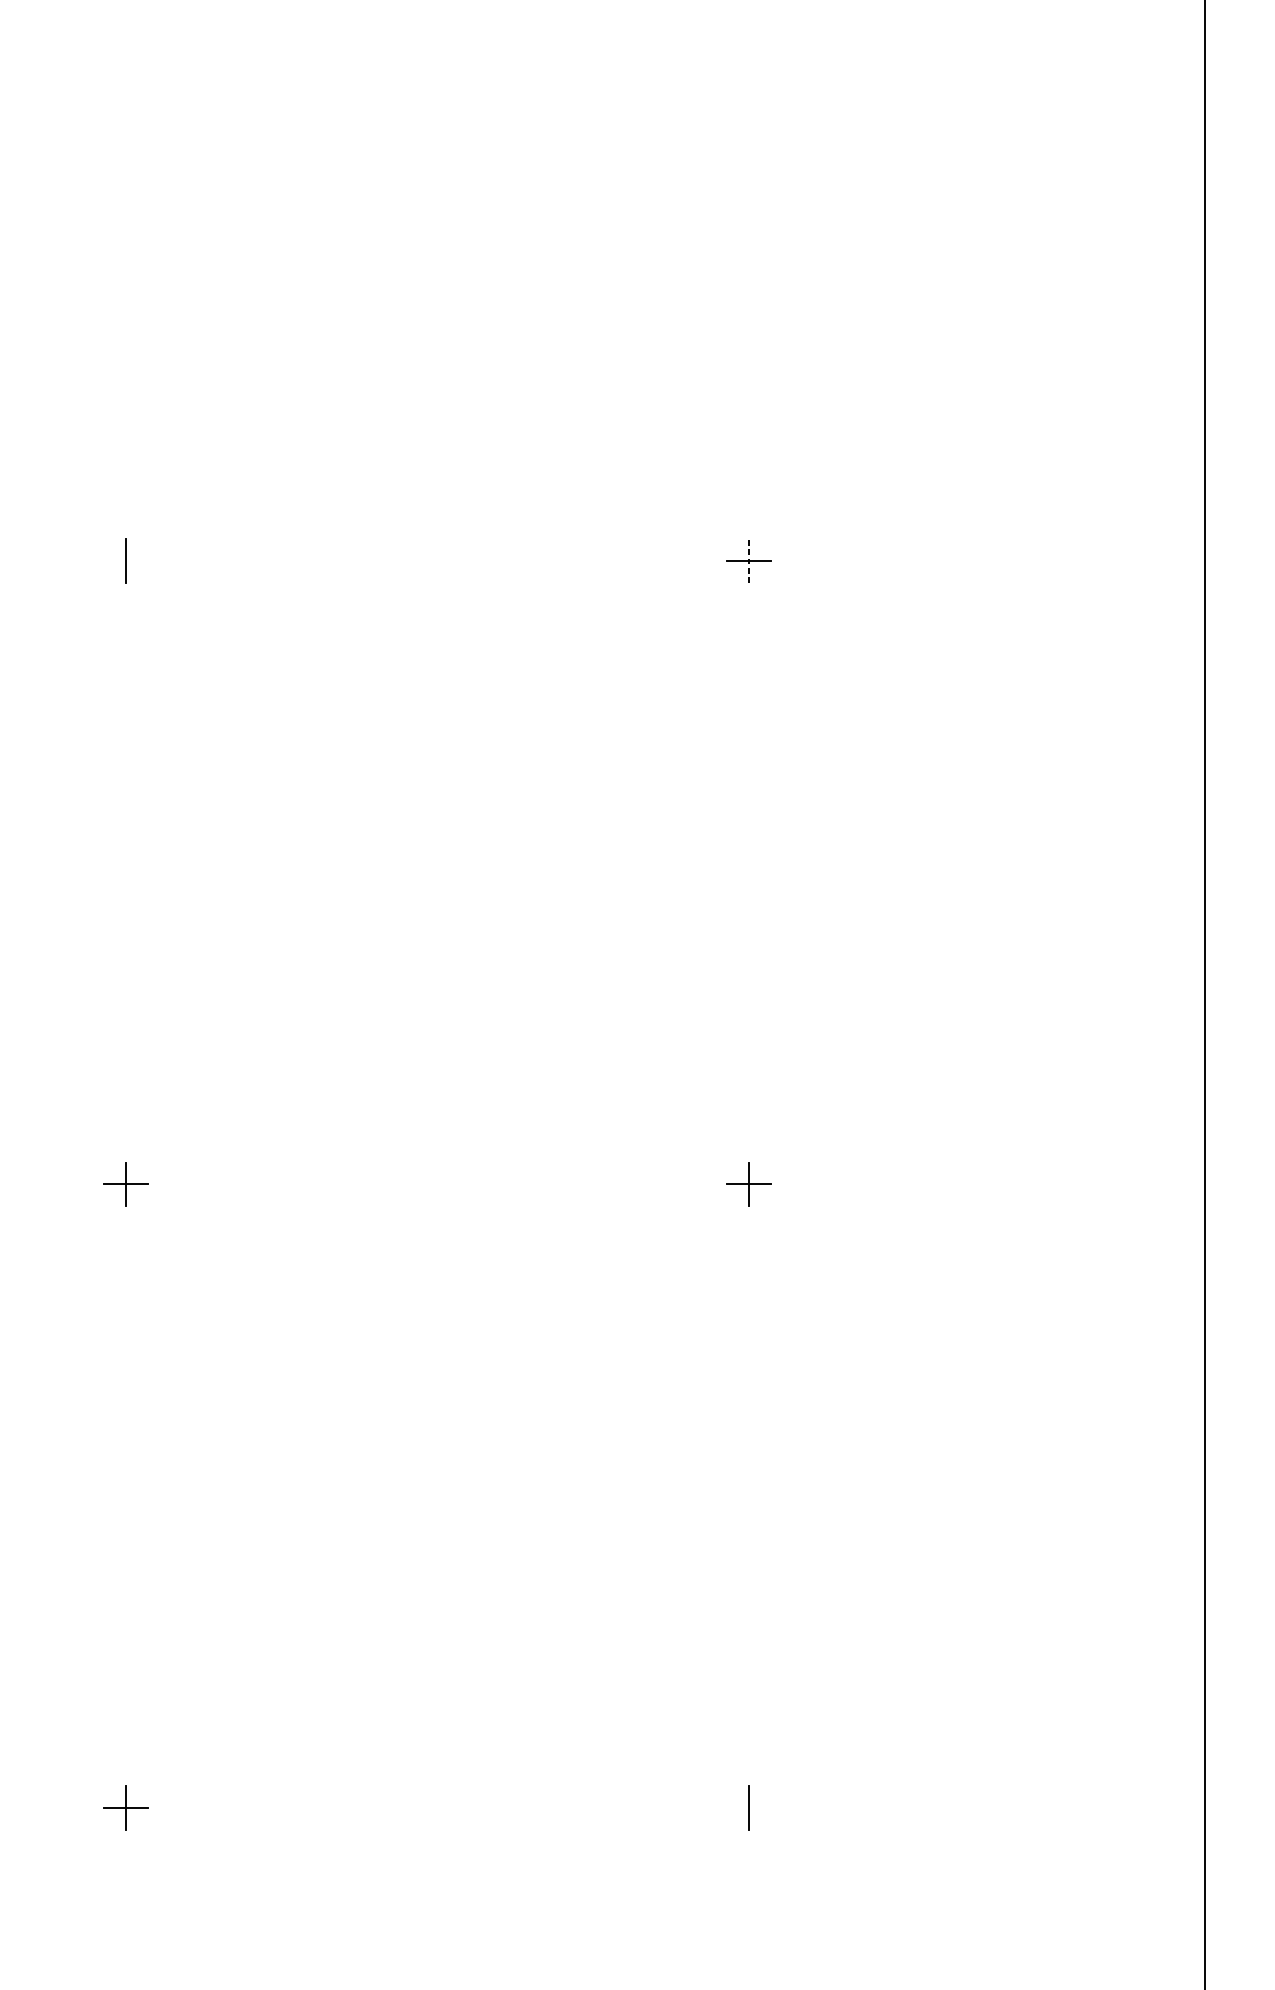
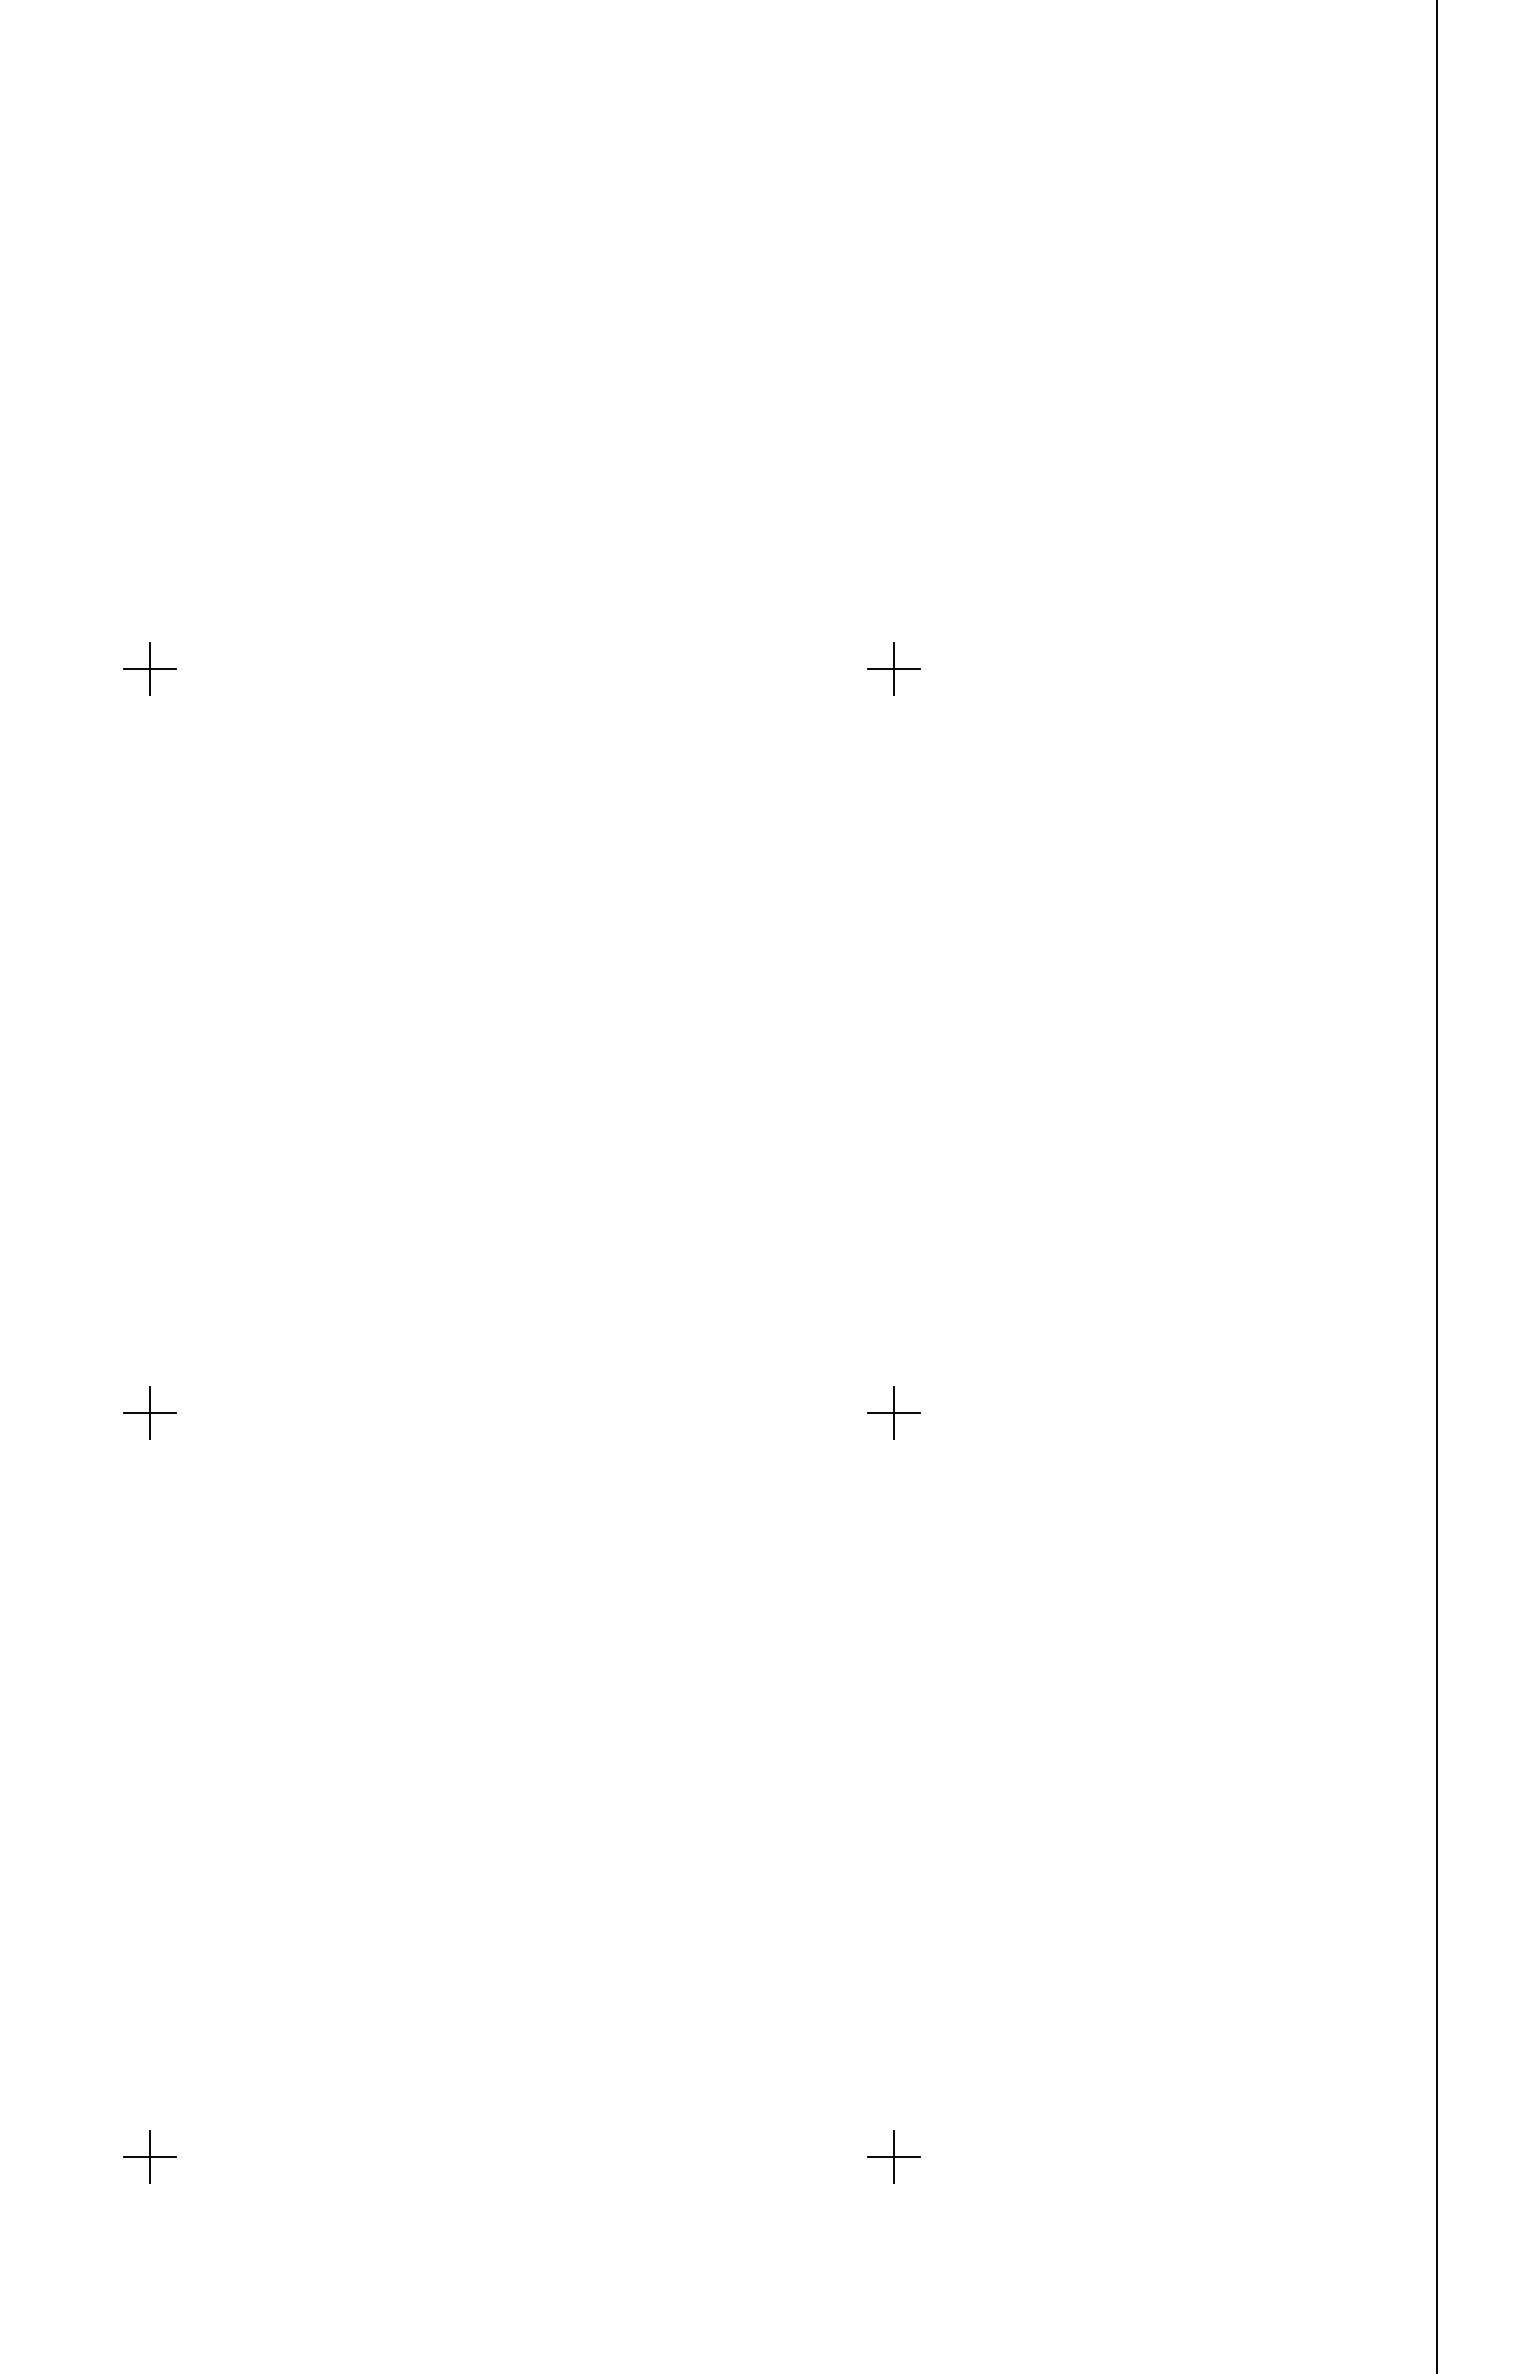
line: (748, 560) -> (893, 668), dashed -> solid
line: (125, 561) -> (149, 669), added
line: (748, 1807) -> (893, 2156), added

